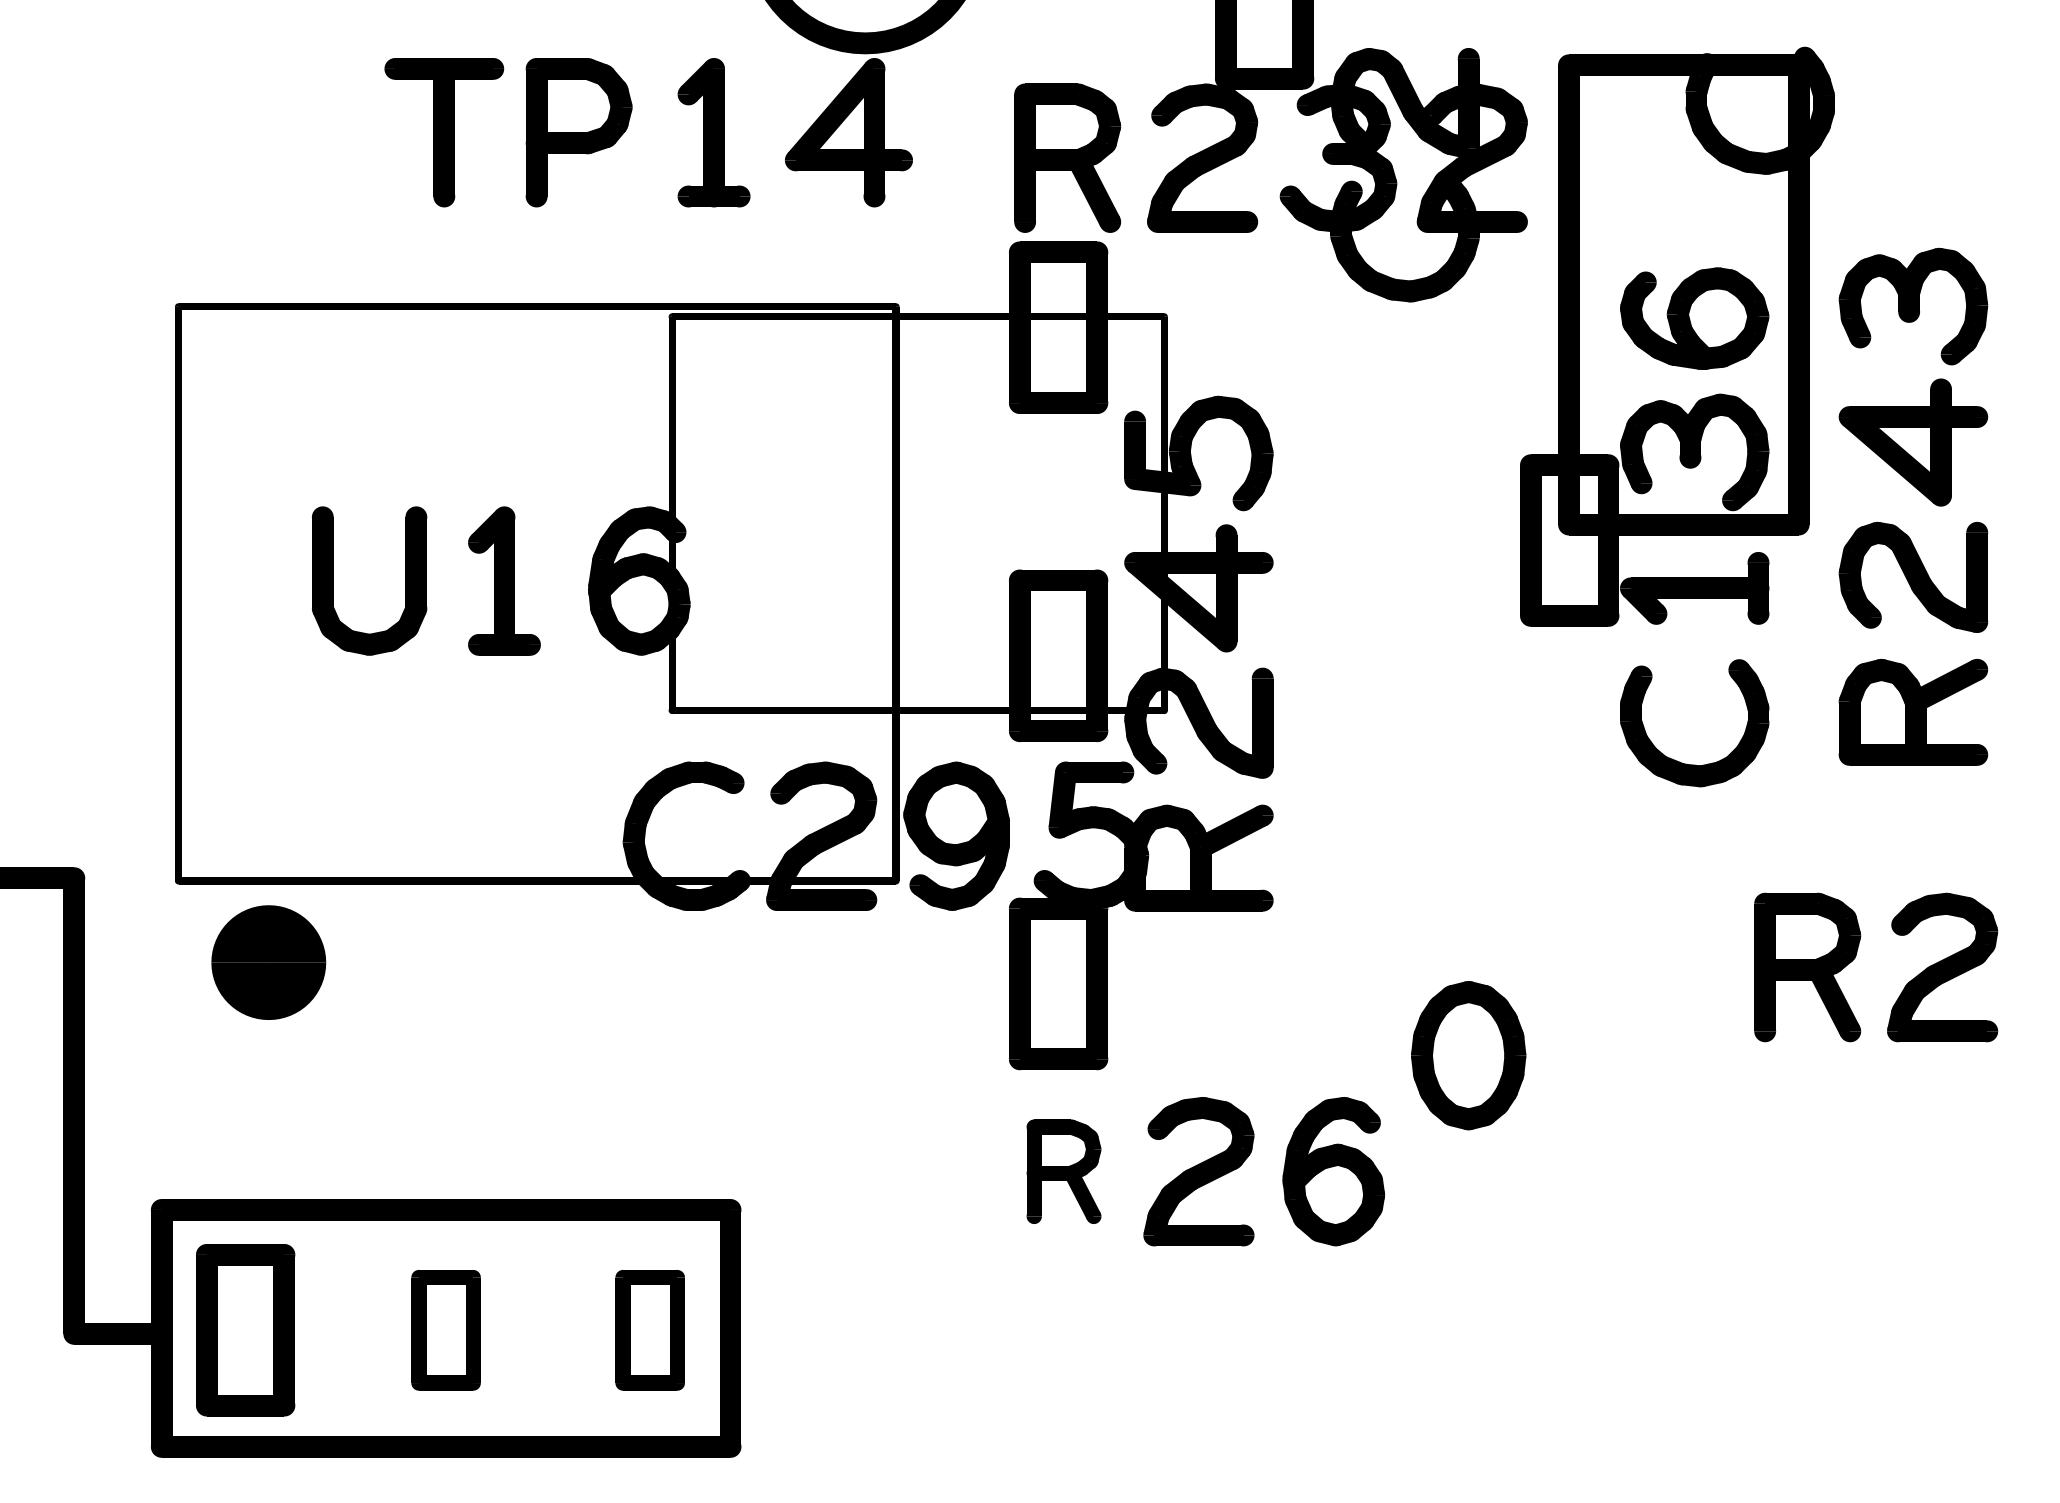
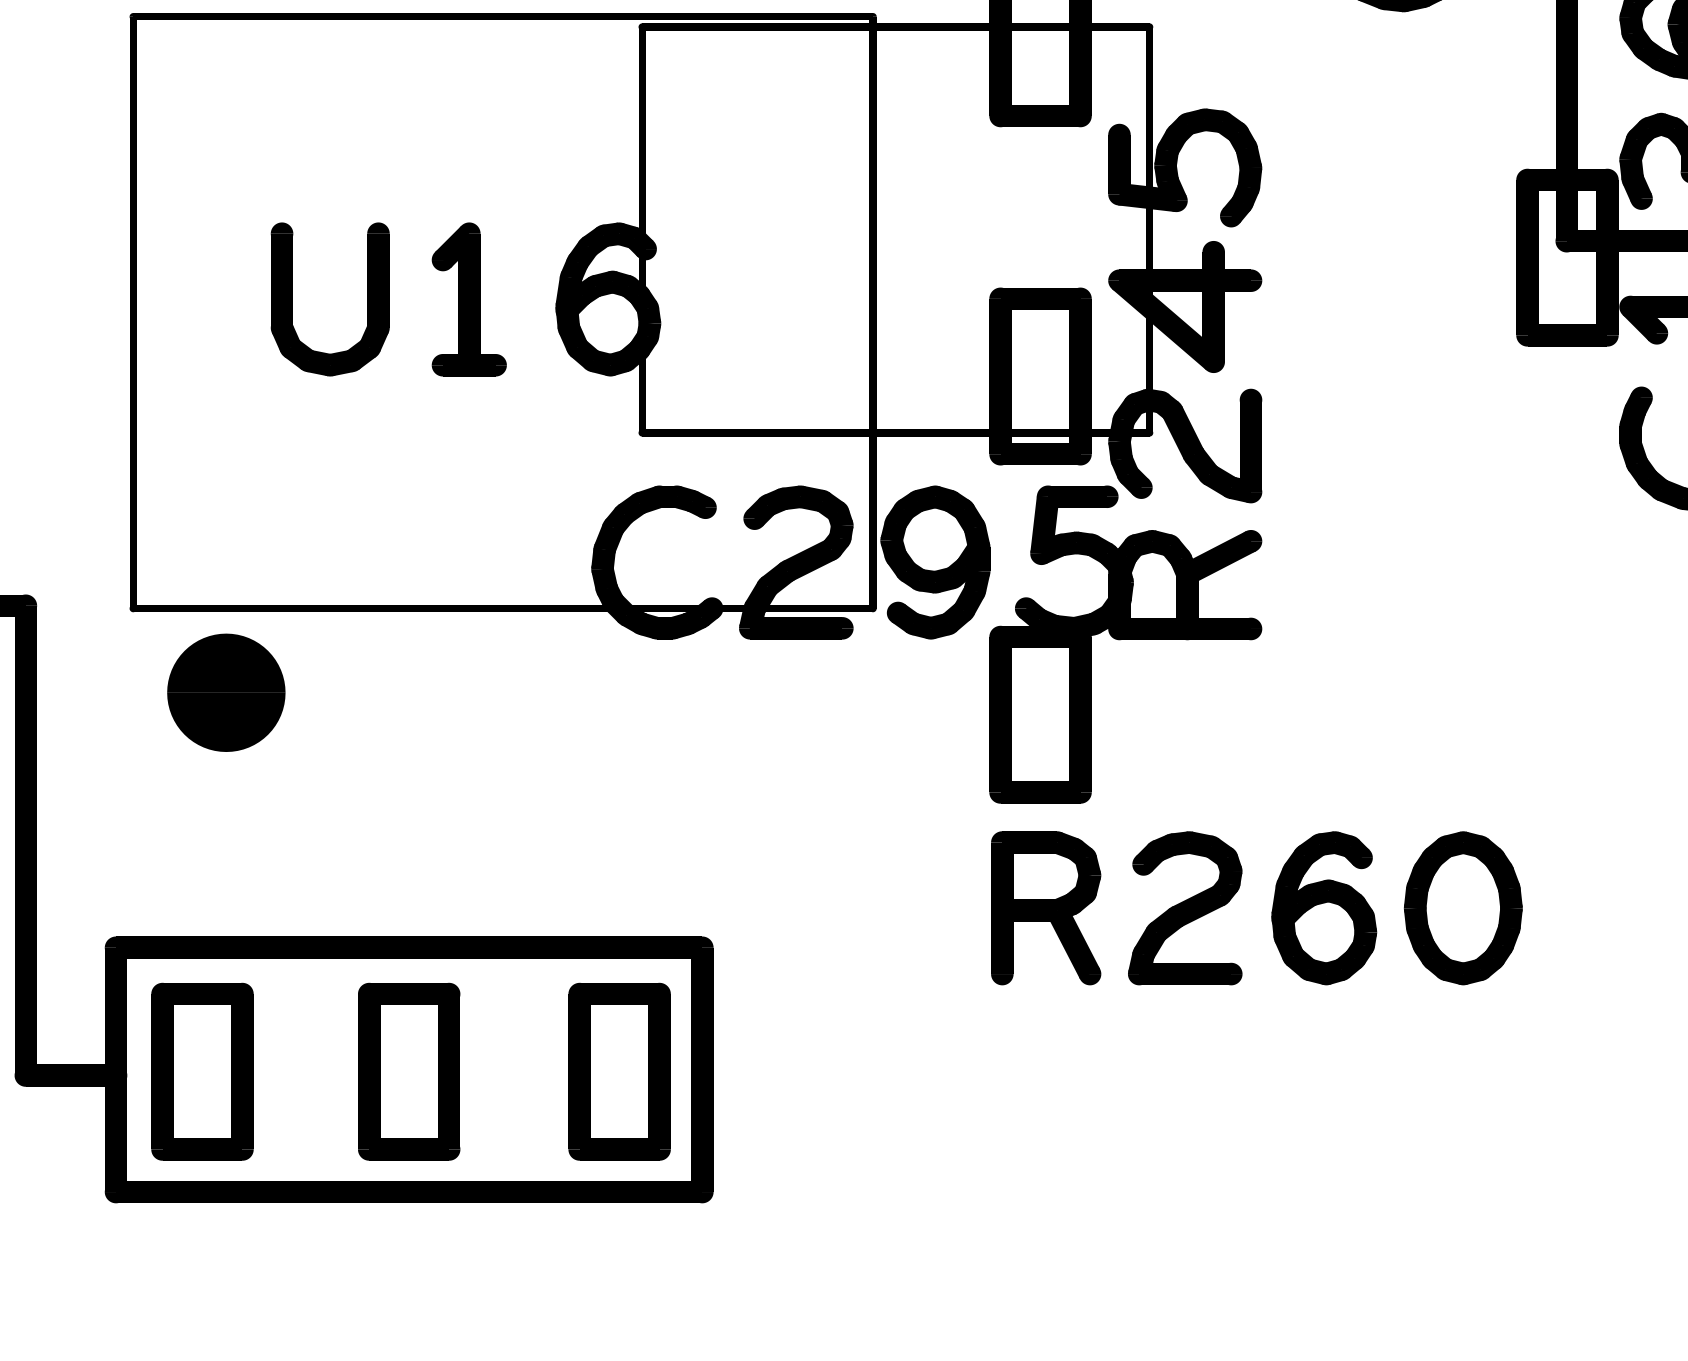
part: (1468, 1055) -> (1463, 908), moved
part: (1063, 1171) -> (1045, 908), size x1.43
part: (445, 1330) -> (408, 1072), size x1.43
part: (649, 1330) -> (618, 1072), size x1.43

